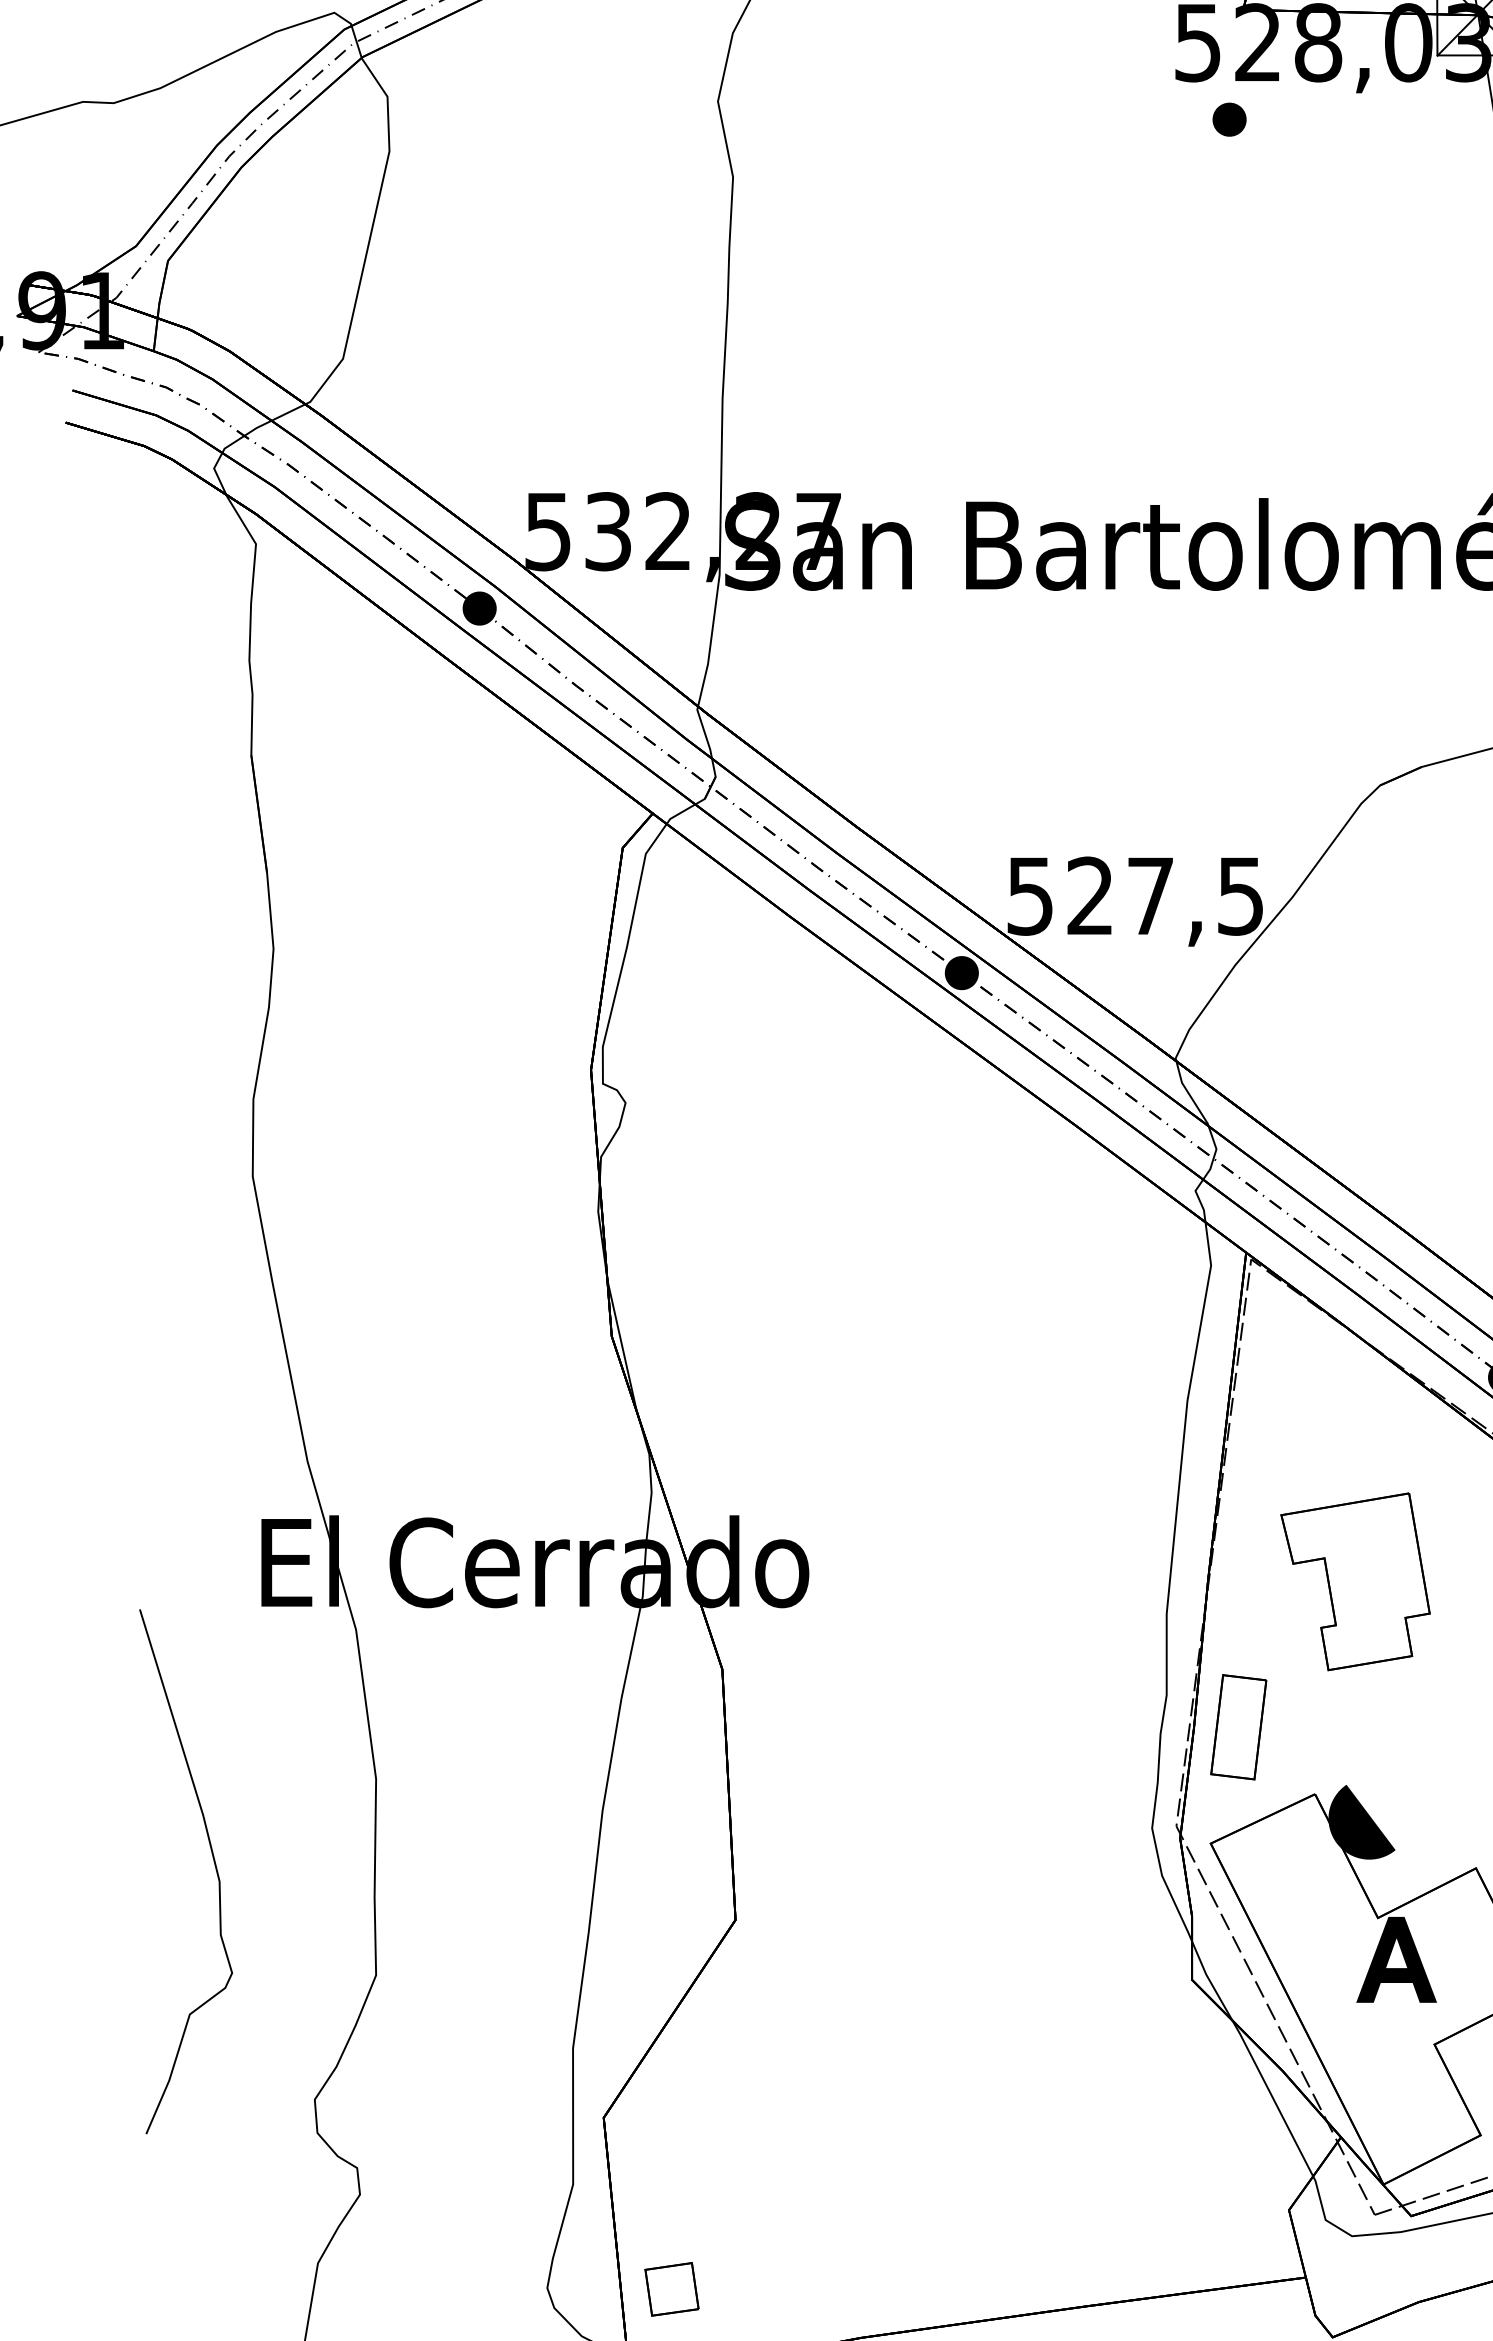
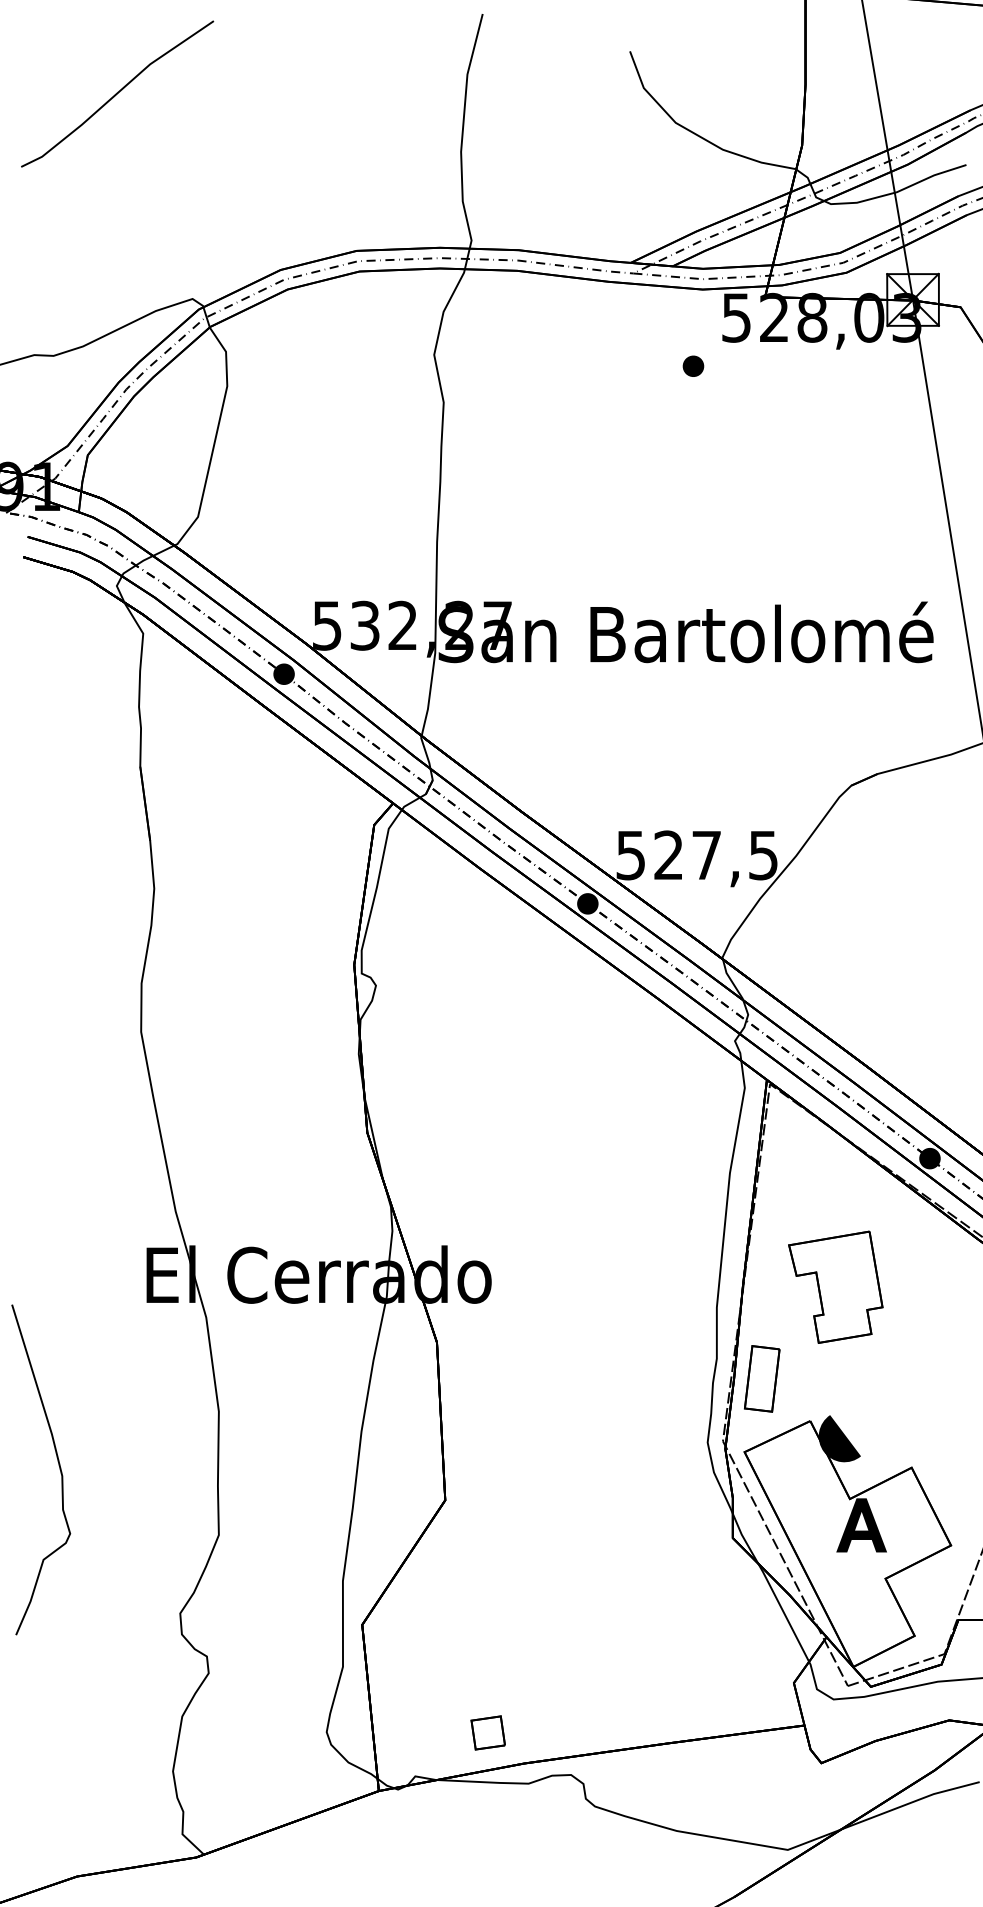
part: (1229, 118) -> (693, 365), moved
curve: (213, 1864) -> (58, 1465), moved
part: (670, 2288) -> (487, 1732), moved

